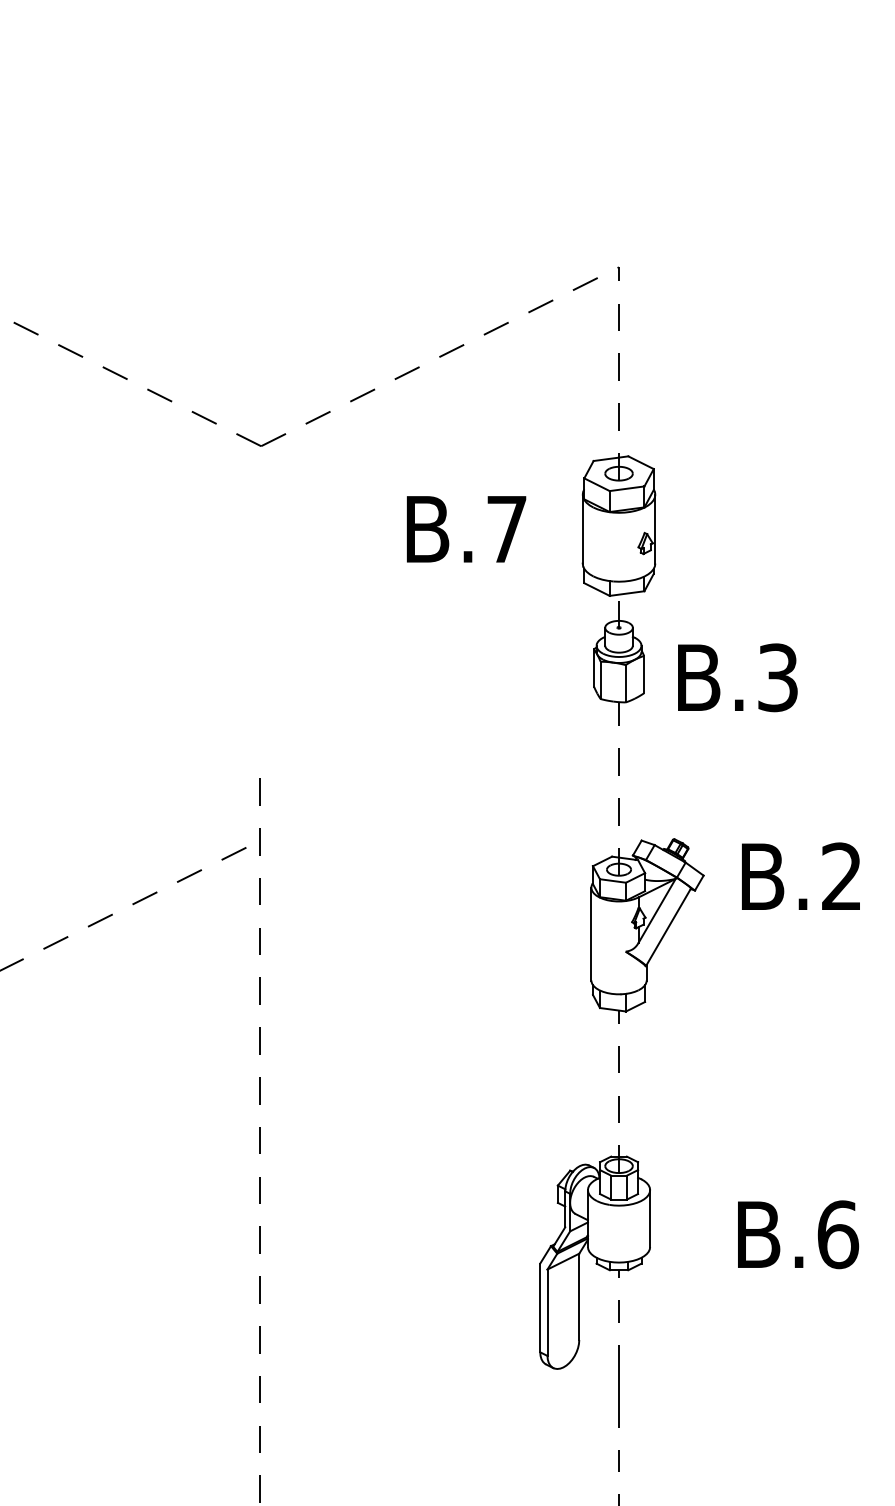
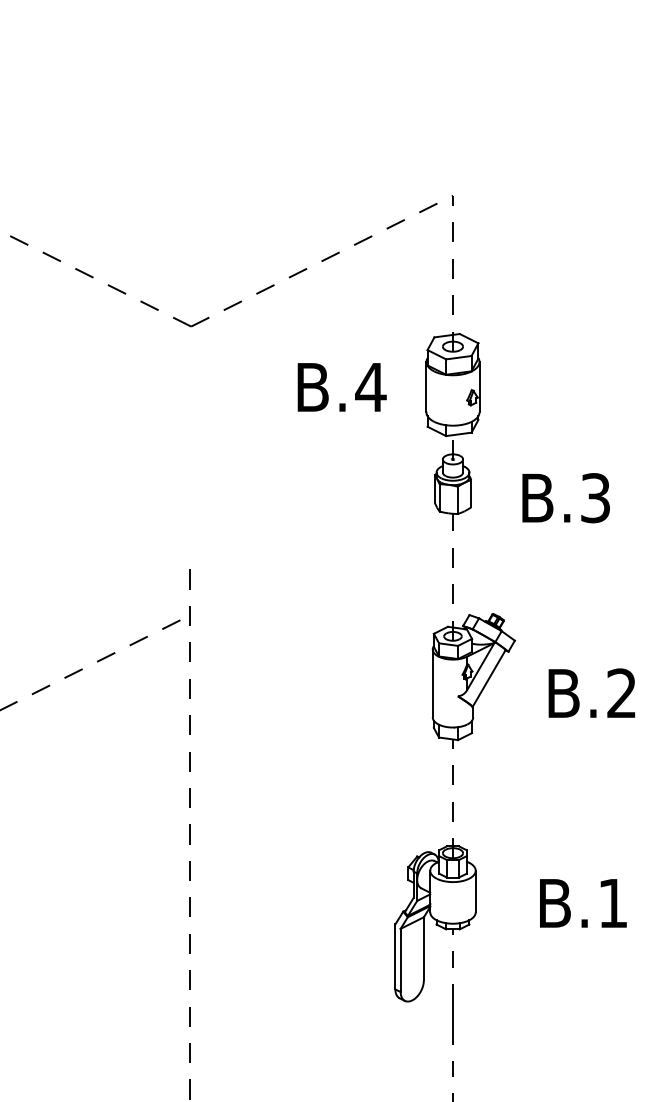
text: (506, 529) -> (370, 387), B.7 -> B.4
text: (737, 677) -> (565, 497), moved
text: (800, 875) -> (591, 692), moved
text: (838, 1234) -> (613, 903), B.6 -> B.1

